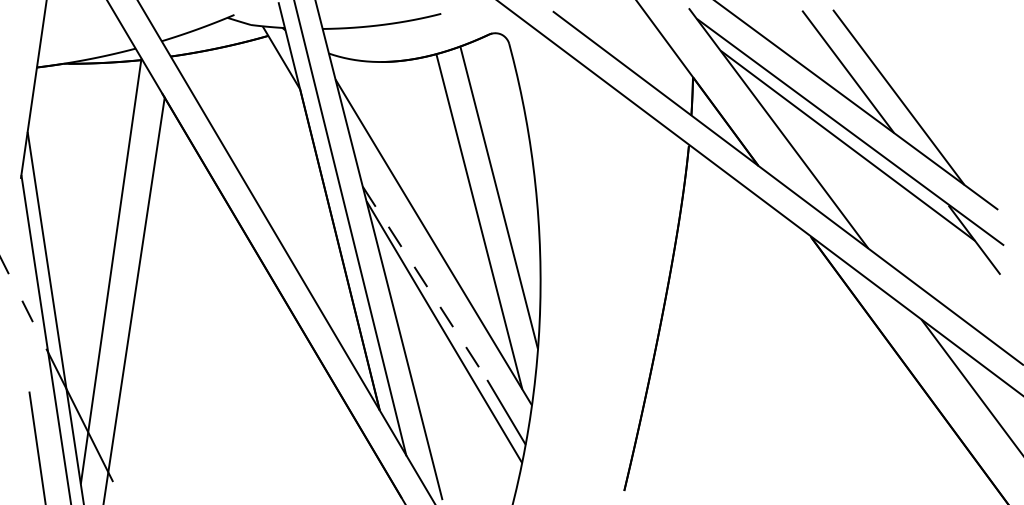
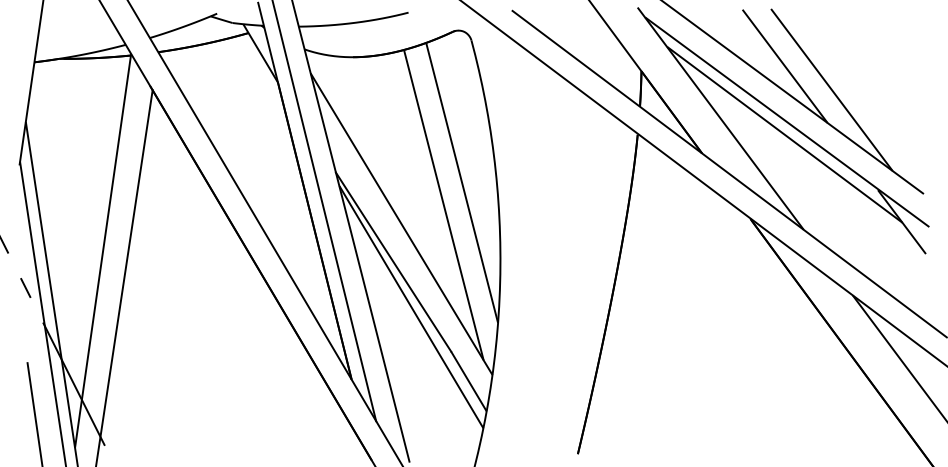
line: (425, 283) -> (393, 262), dashed -> solid

